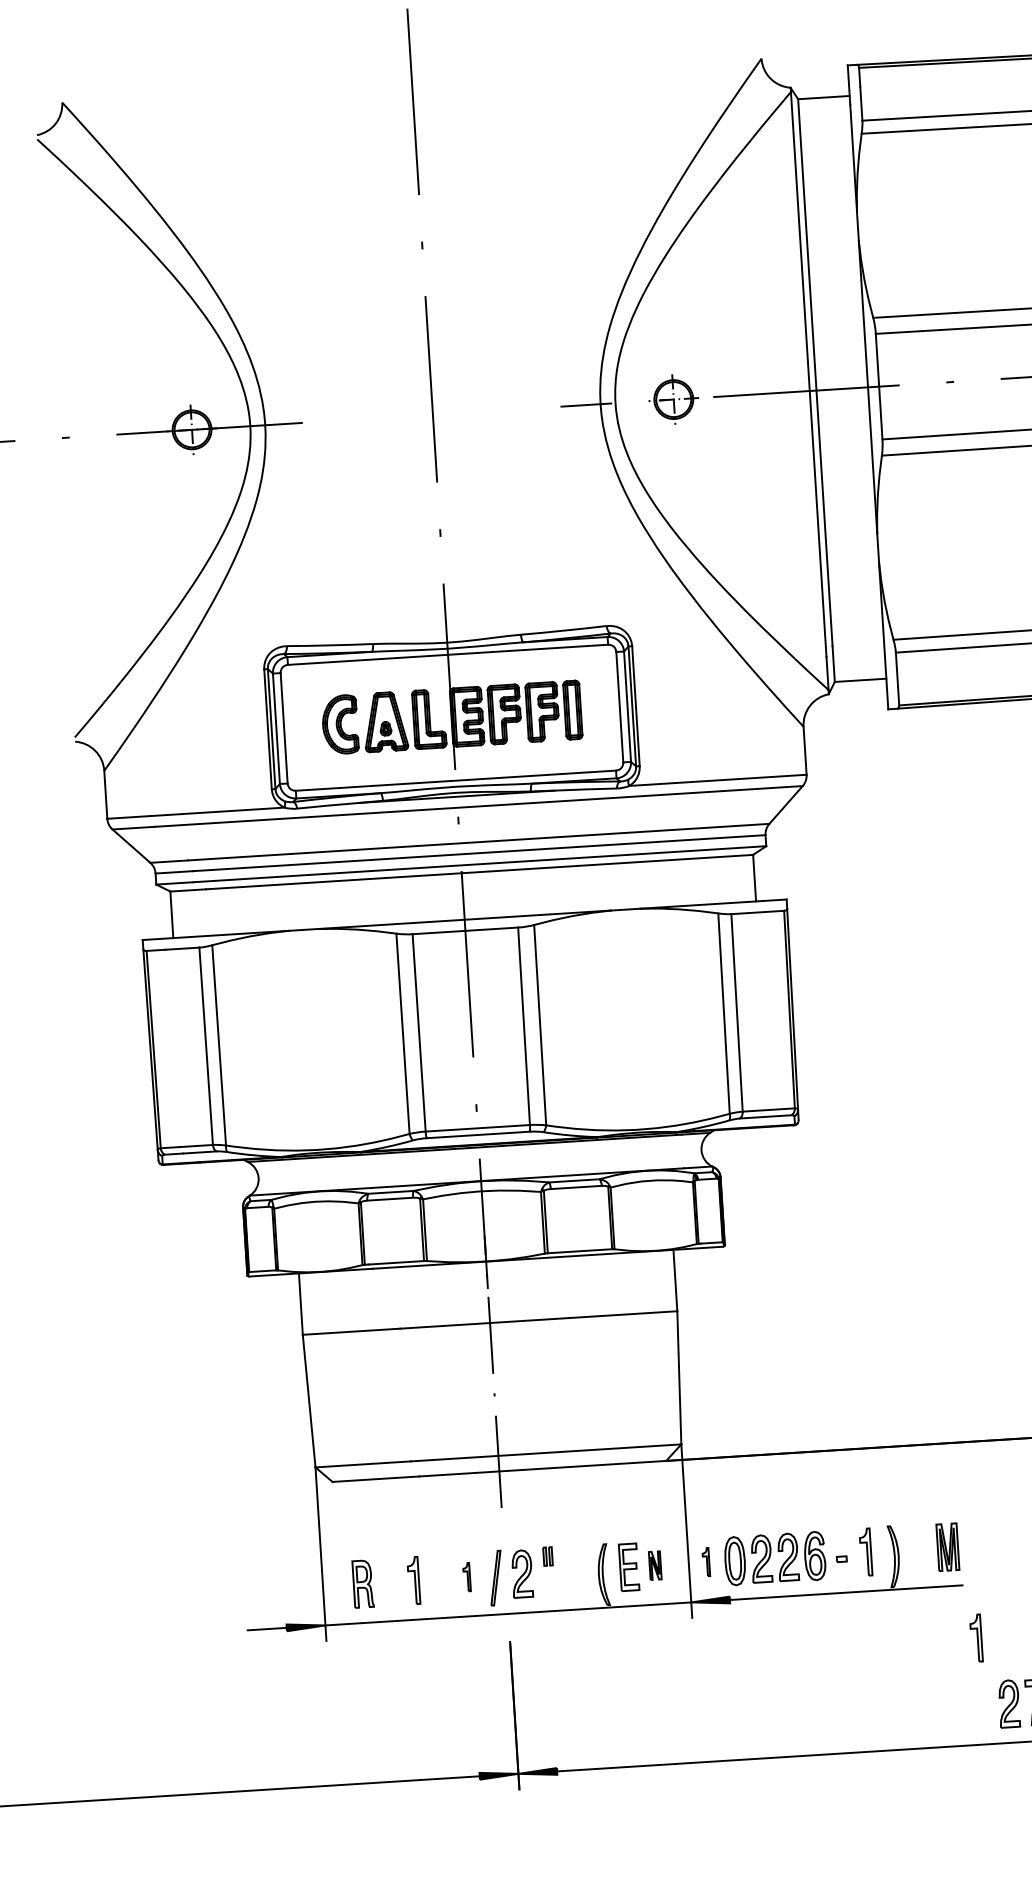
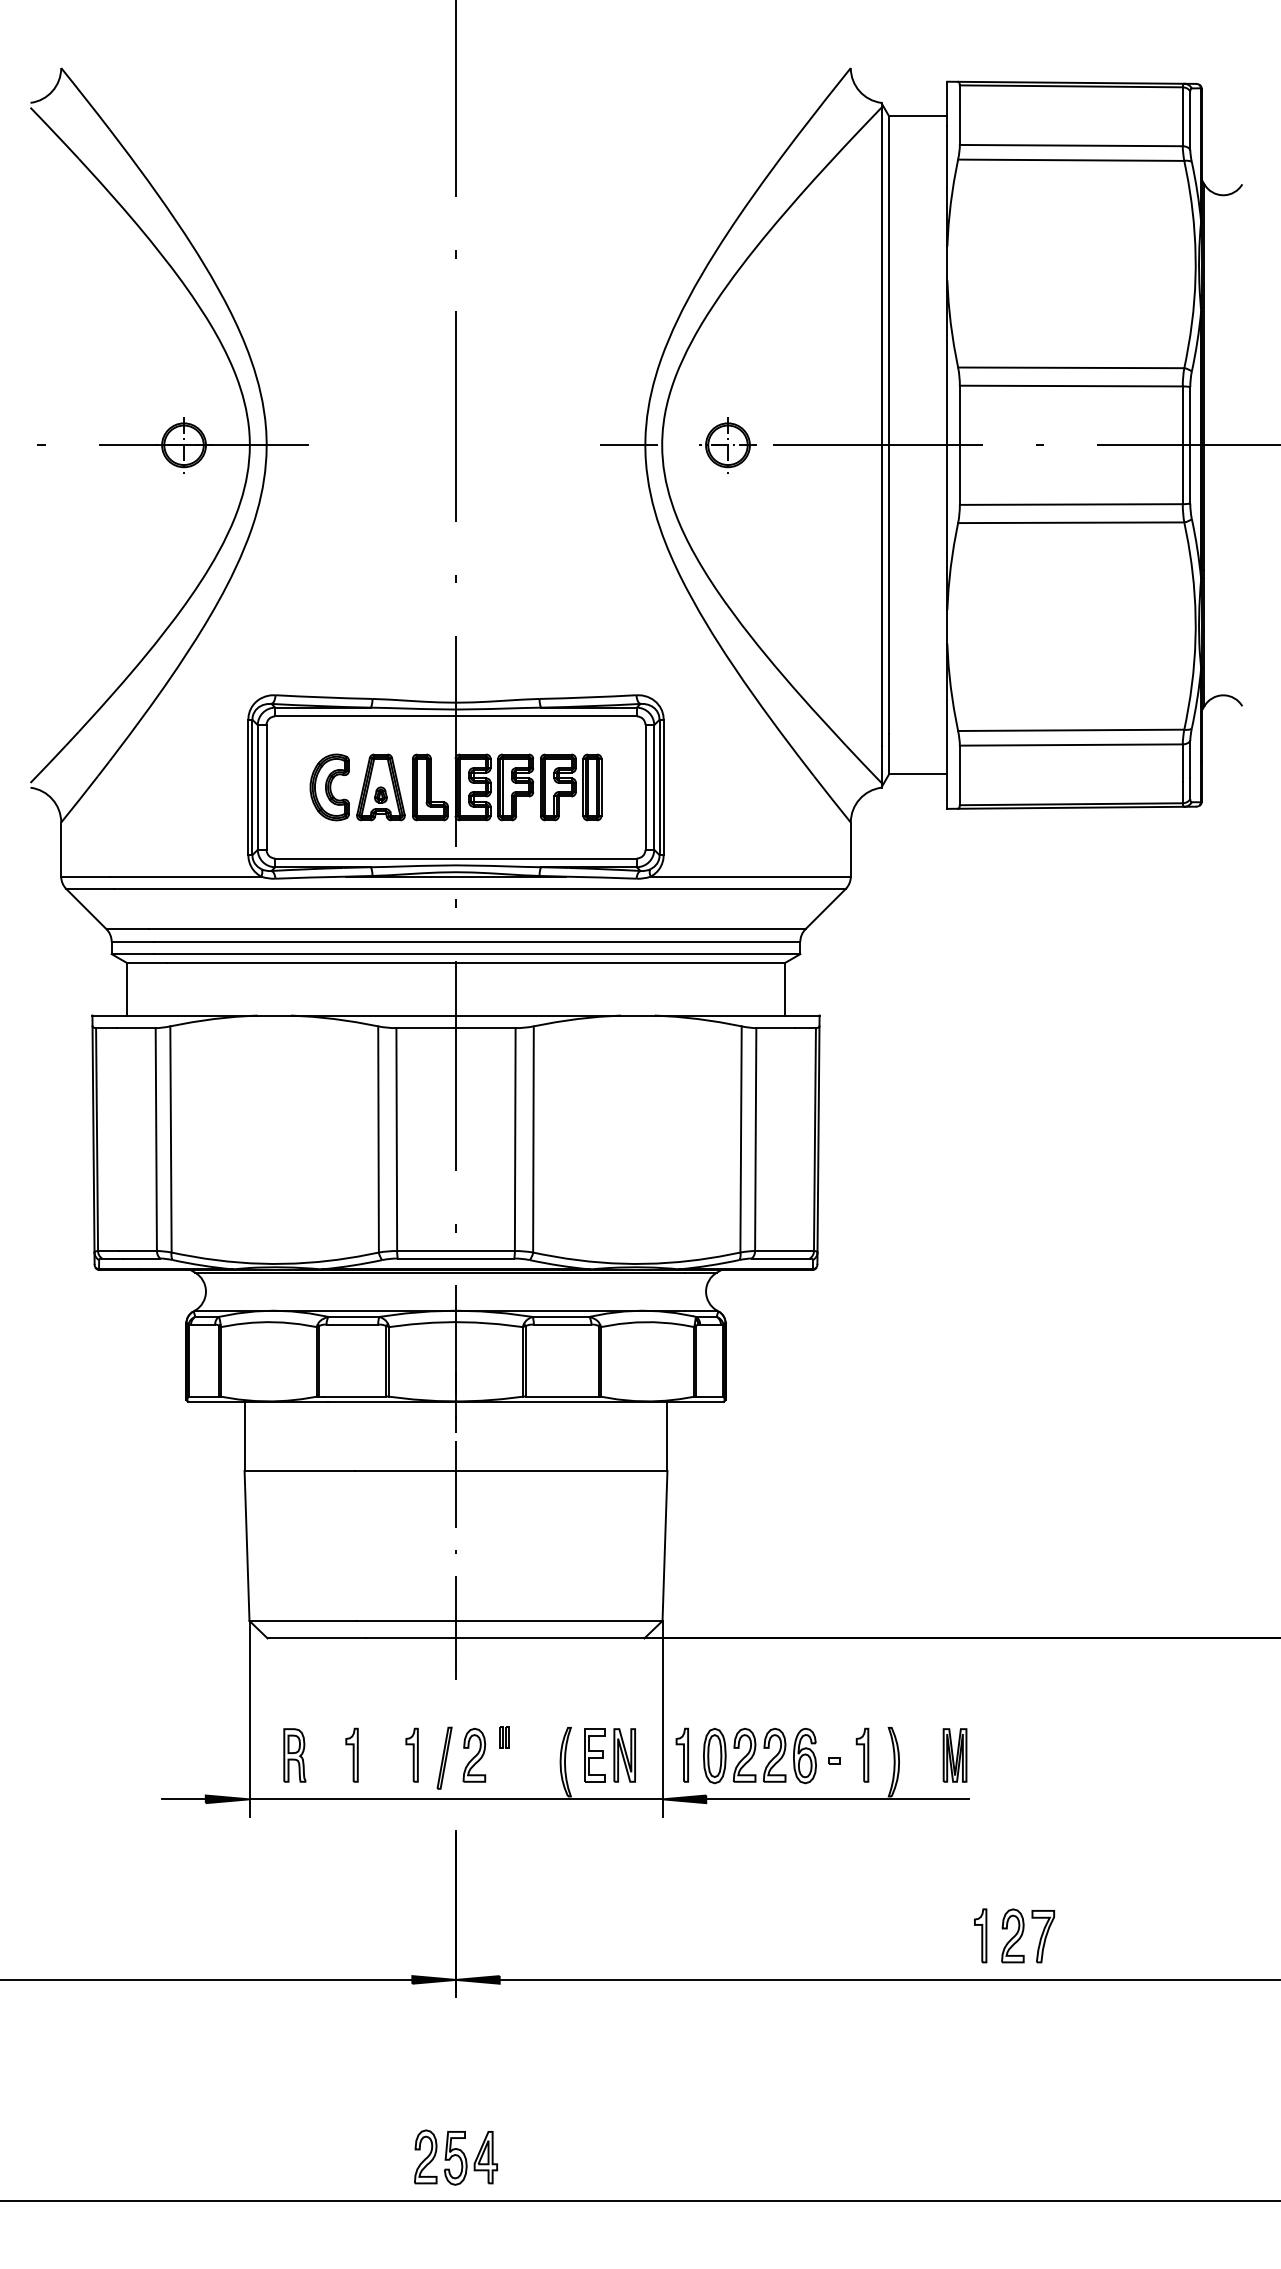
part: (705, 1561) -> (681, 1754), size x1.67
part: (655, 1565) -> (624, 1755), size x1.67
part: (466, 1576) -> (411, 1754), size x1.67
part: (976, 1637) -> (980, 1935), moved

